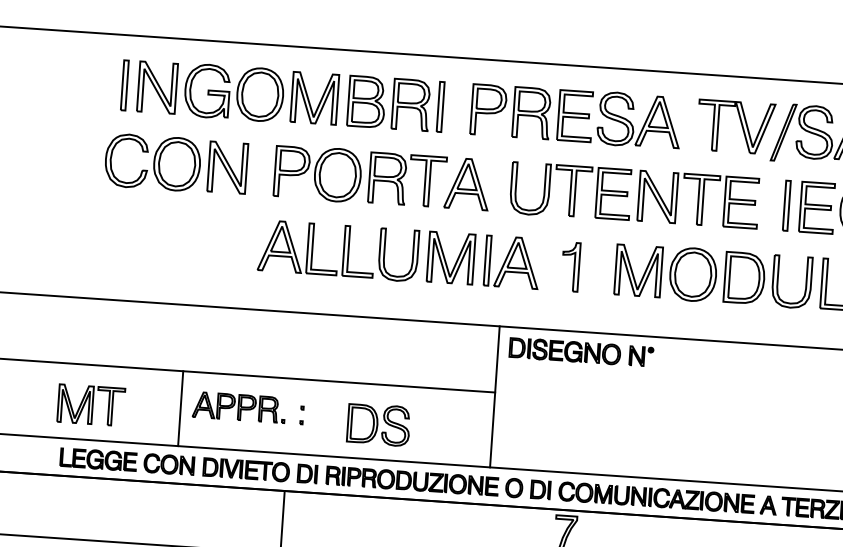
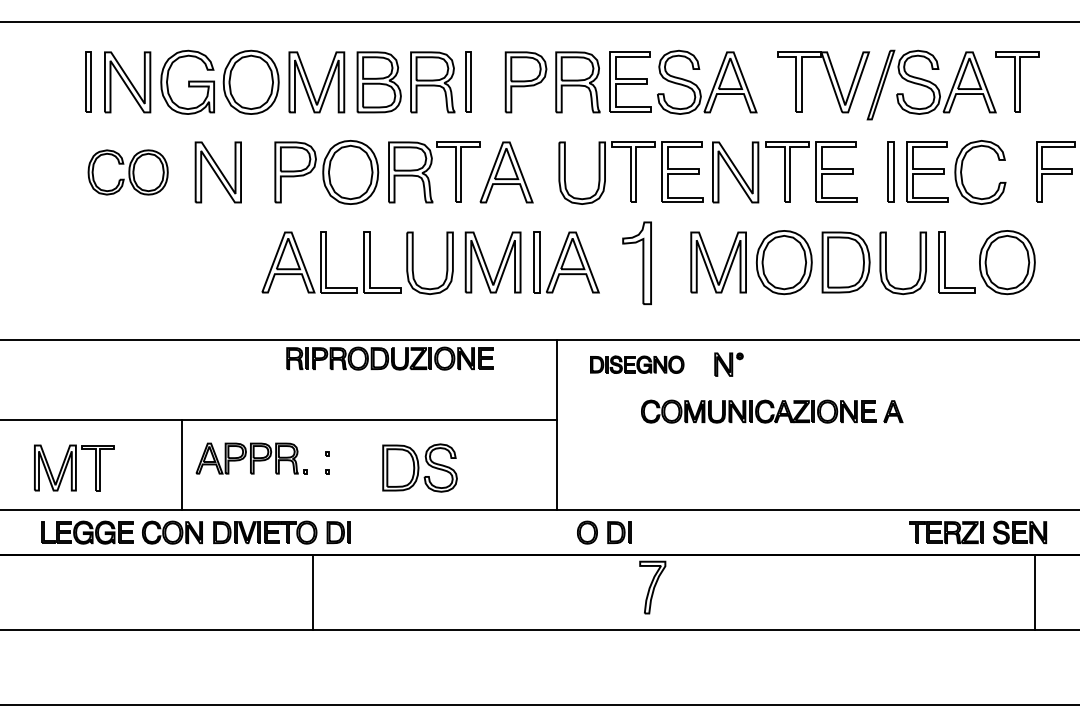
part: (152, 162) -> (127, 172), size x0.7
part: (570, 267) -> (636, 263), size x1.4
part: (565, 351) -> (637, 364), size x0.7
part: (412, 480) -> (389, 358), moved
part: (668, 498) -> (772, 411), moved

